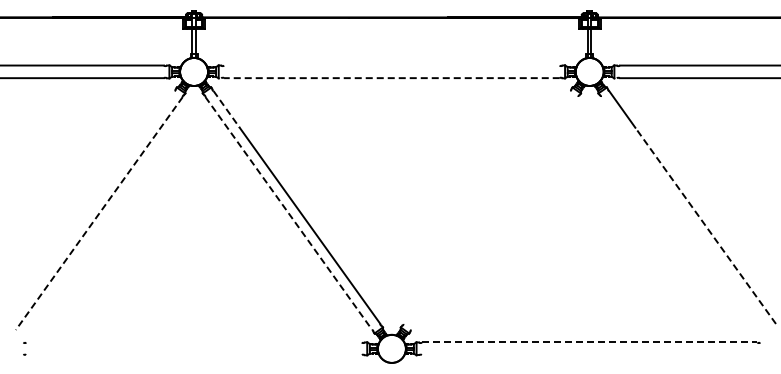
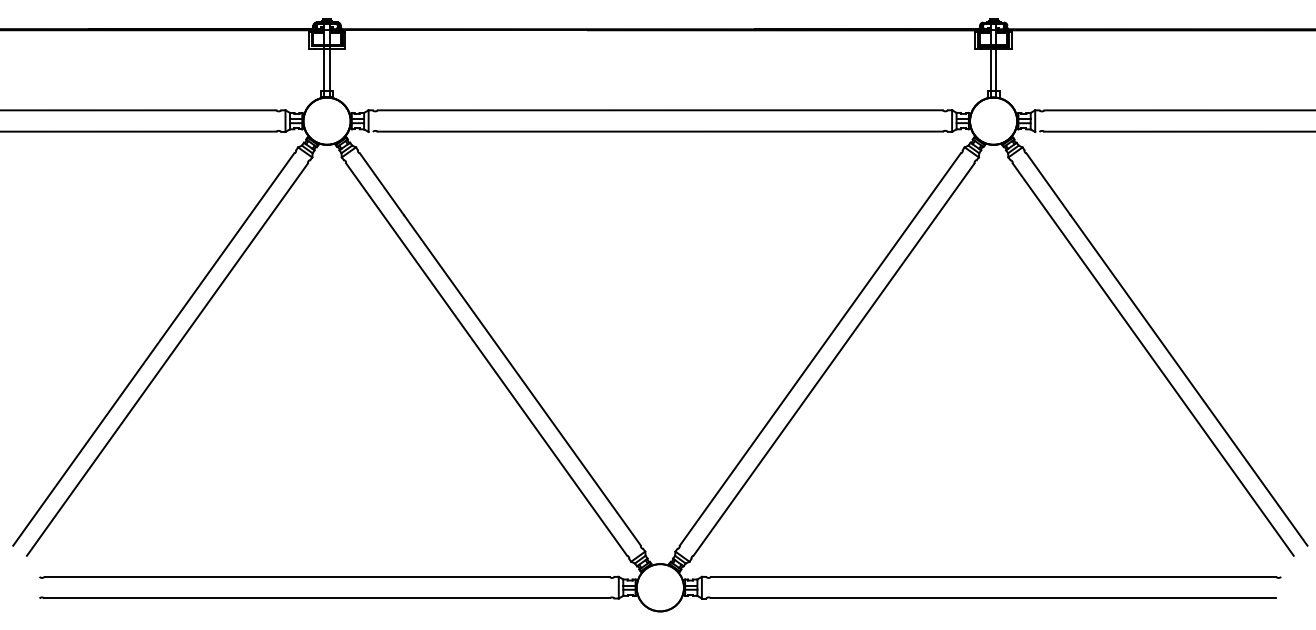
line: (391, 65) -> (659, 110), added
line: (391, 78) -> (659, 132), dashed -> solid
line: (226, 109) -> (381, 184), dashed -> solid
line: (90, 207) -> (152, 349), added
line: (486, 207) -> (819, 349), added
line: (99, 213) -> (167, 359), dashed -> solid
line: (289, 213) -> (487, 359), dashed -> solid
line: (494, 213) -> (833, 359), added
line: (684, 213) -> (1153, 359), added
line: (705, 225) -> (1188, 379), dashed -> solid
line: (193, 342) -> (326, 576), added
line: (589, 342) -> (993, 576), dashed -> solid
line: (193, 355) -> (326, 598), added
line: (589, 355) -> (993, 598), added

